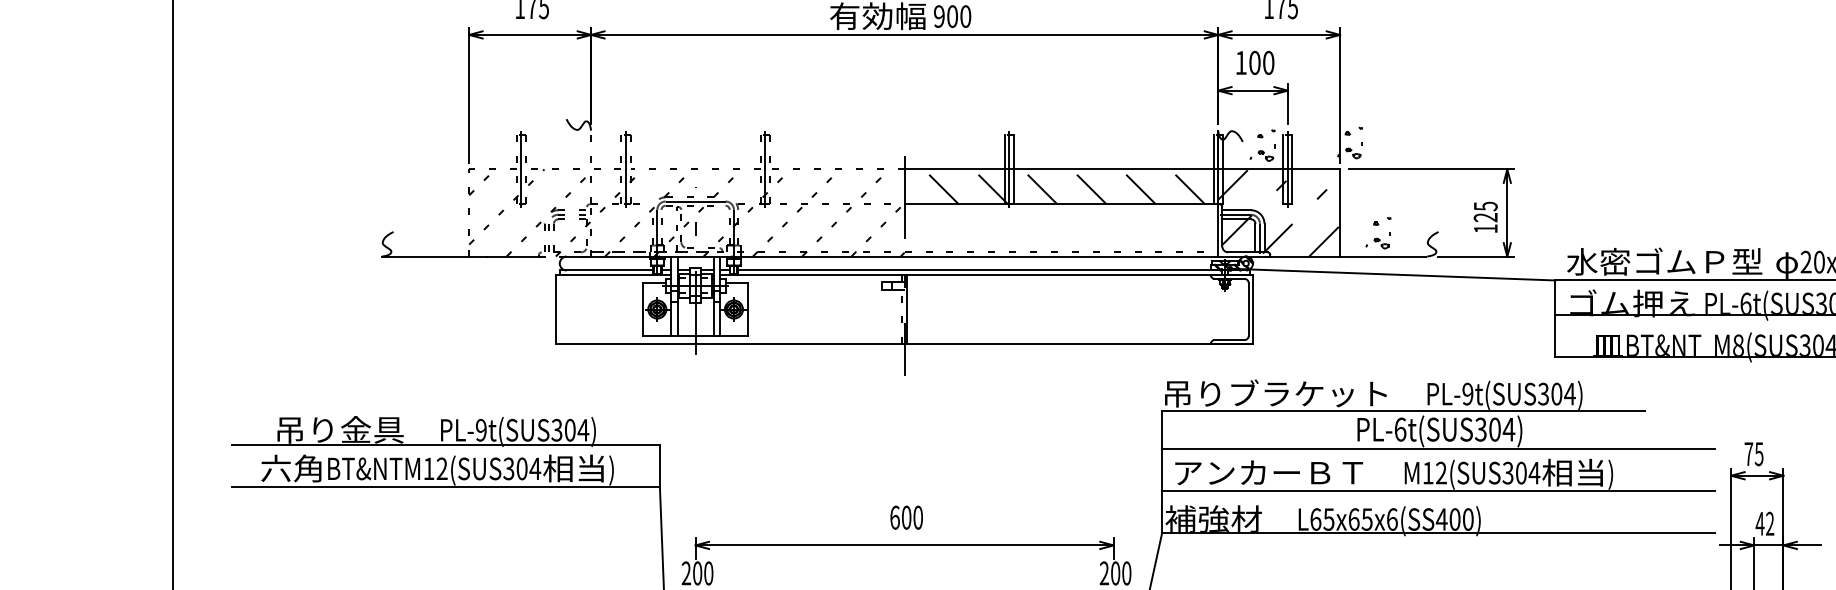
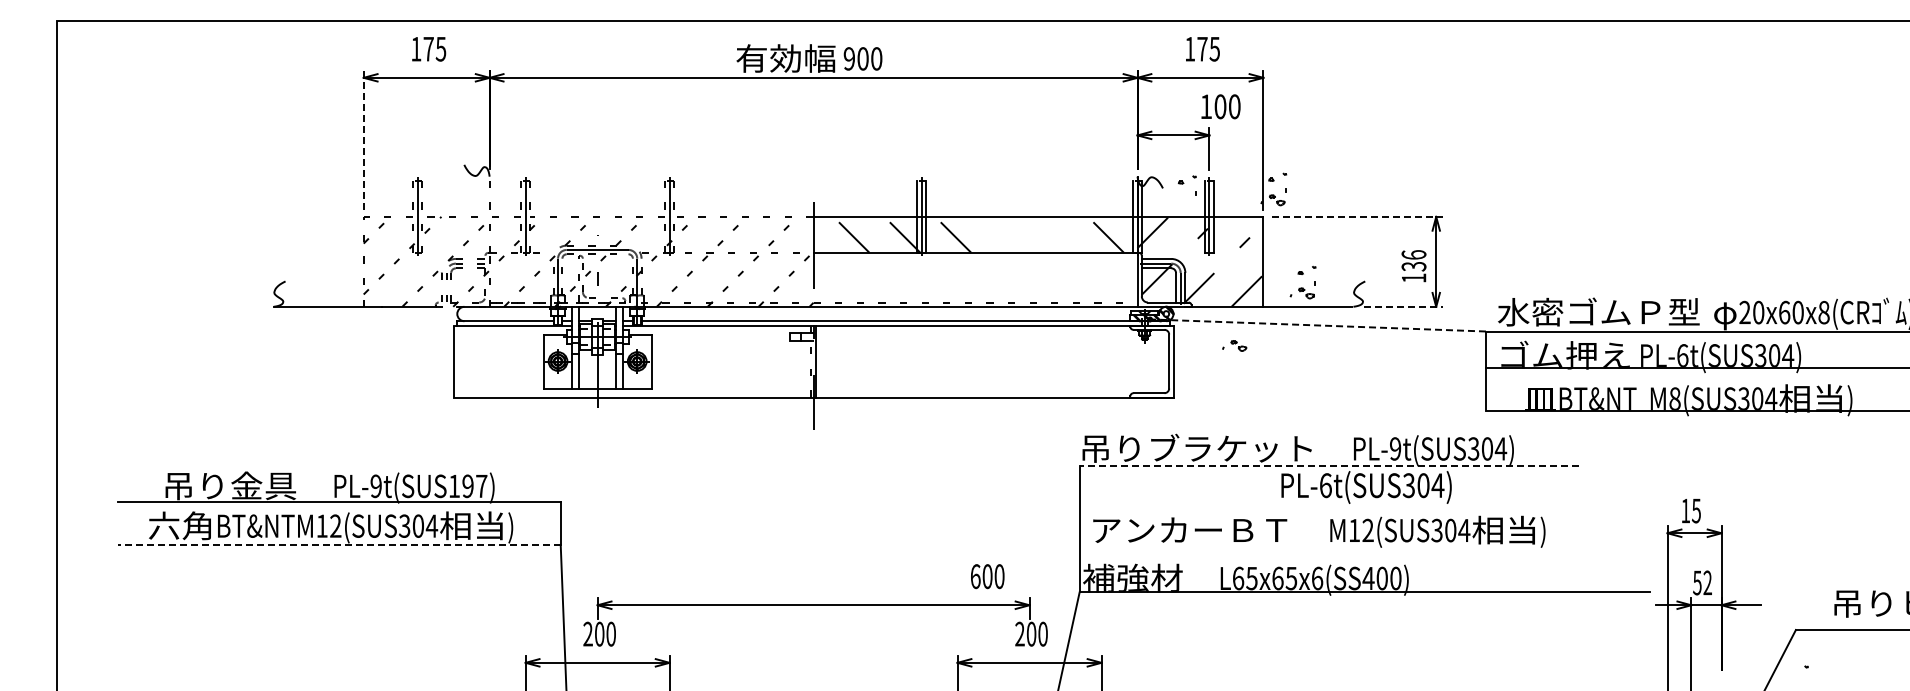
text: (1254, 62) -> (1220, 106), moved
line: (469, 95) -> (363, 140), solid -> dashed
part: (1261, 155) -> (1234, 345), moved
line: (1431, 169) -> (1357, 216), solid -> dashed
line: (1089, 186) -> (1004, 234), removed
line: (1138, 186) -> (1055, 234), removed
text: (1485, 211) -> (1413, 260), 125 -> 136
line: (1475, 256) -> (1403, 306), solid -> dashed
line: (1392, 274) -> (1317, 325), solid -> dashed
line: (1403, 411) -> (1328, 466), solid -> dashed
text: (569, 430) -> (467, 486), PL-9t(SUS304) -> PL-9t(SUS197)
line: (1437, 449) -> (1364, 506), removed
text: (1748, 453) -> (1685, 510), 75 -> 15
line: (444, 486) -> (338, 544), solid -> dashed
line: (1437, 491) -> (1364, 549), removed
text: (906, 517) -> (987, 576), moved
text: (1759, 523) -> (1696, 582), 42 -> 52

